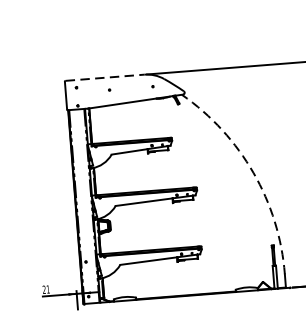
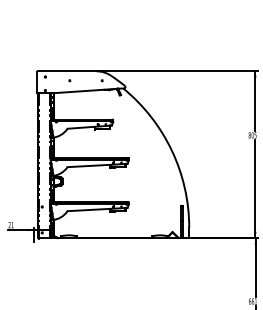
line: (105, 77) -> (67, 71), dashed -> solid
arc: (252, 172) -> (171, 150), dashed -> solid

